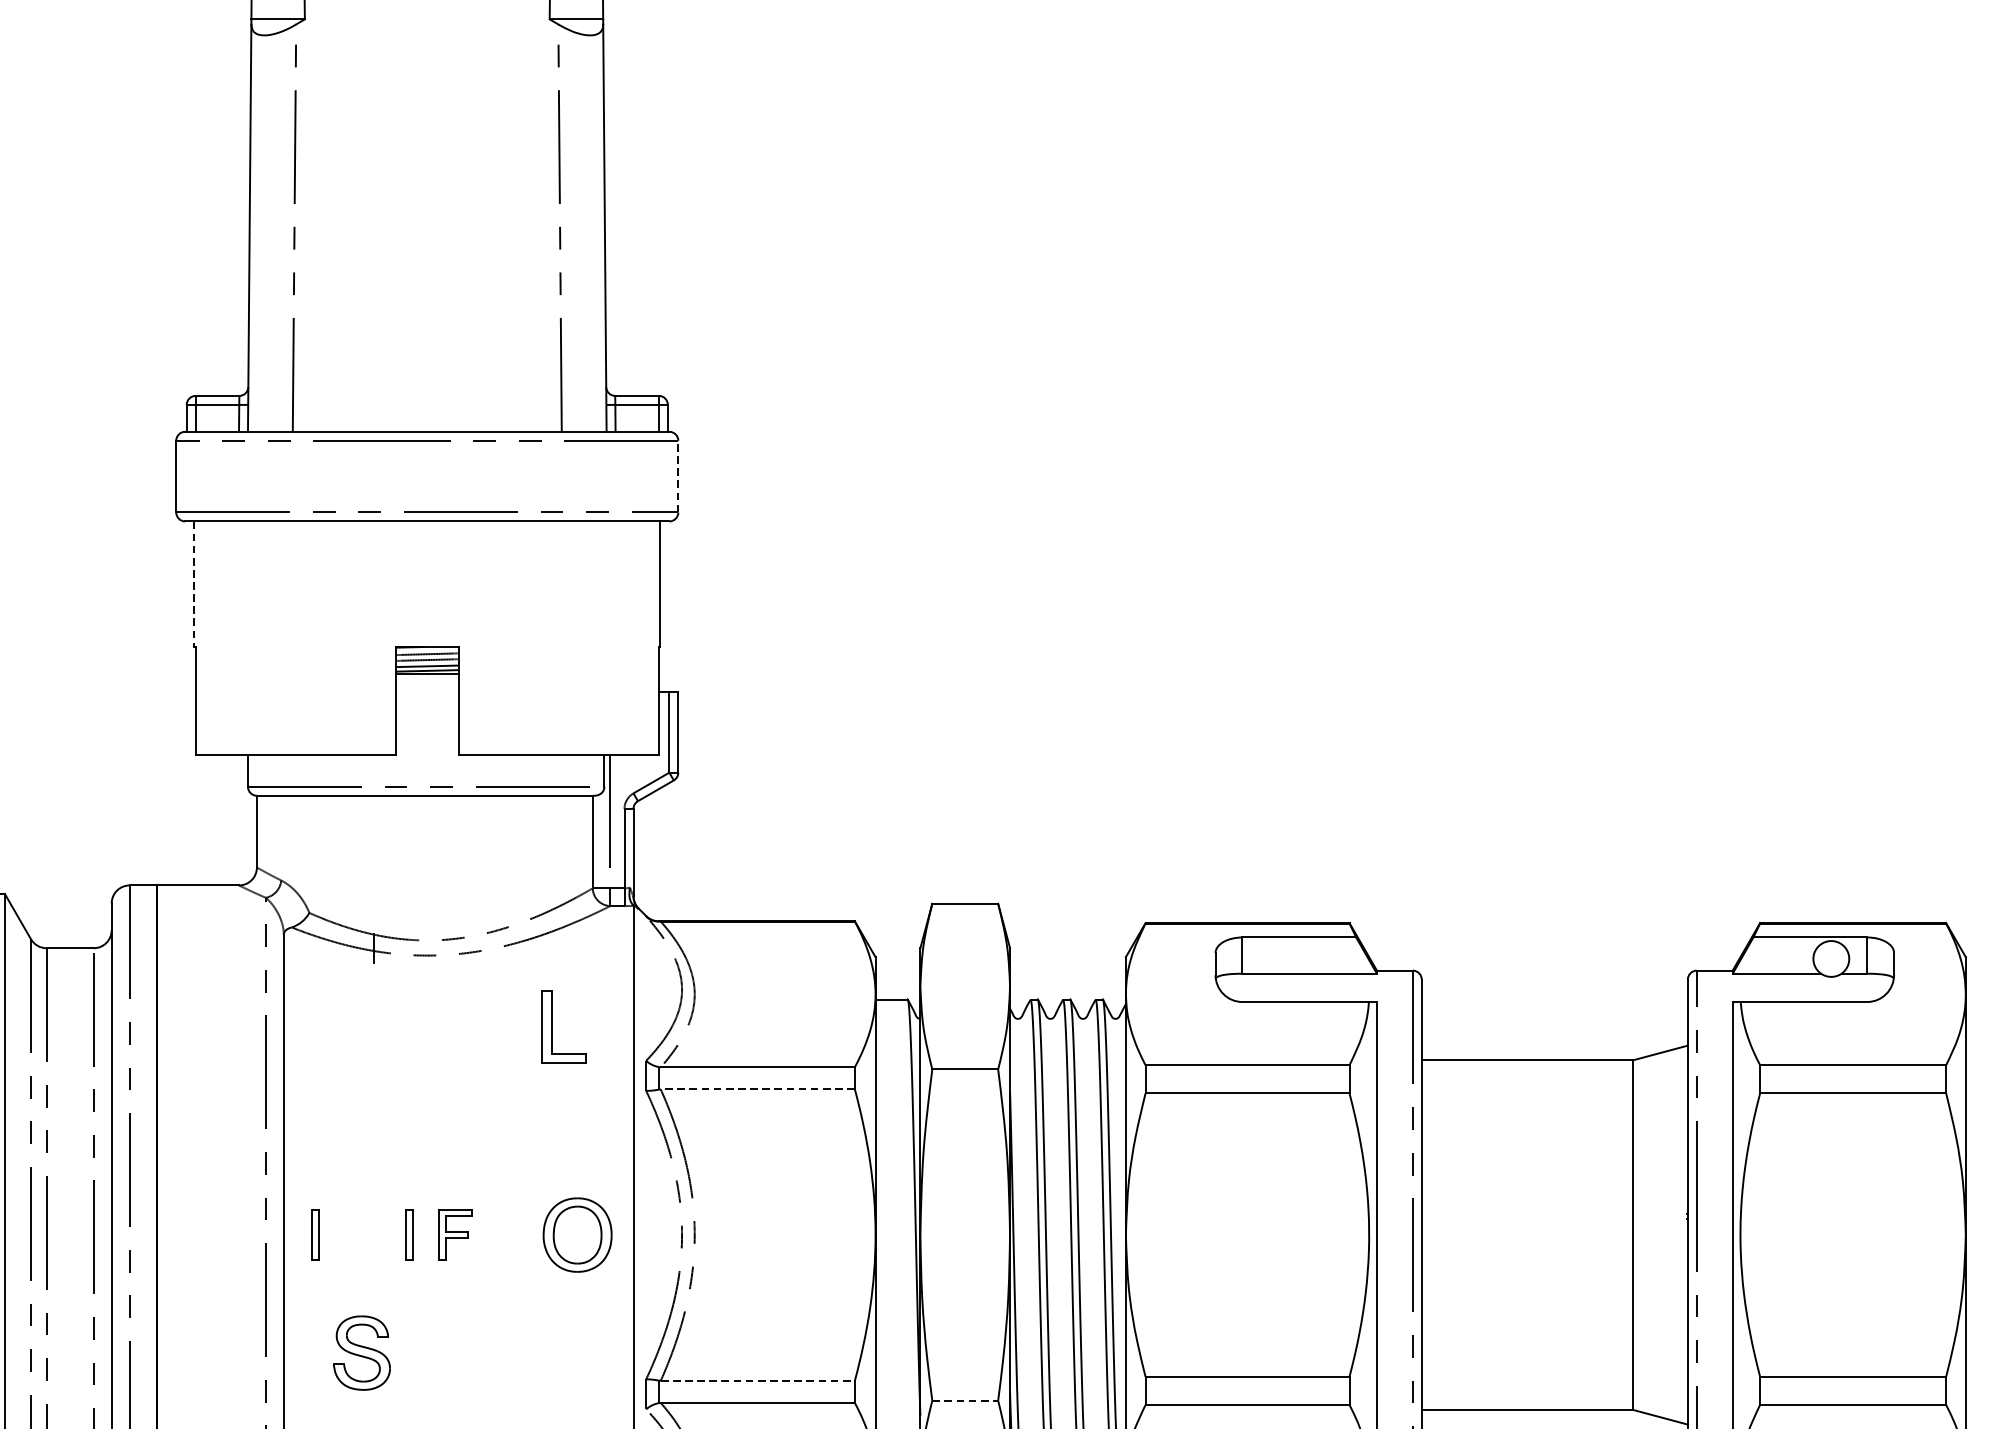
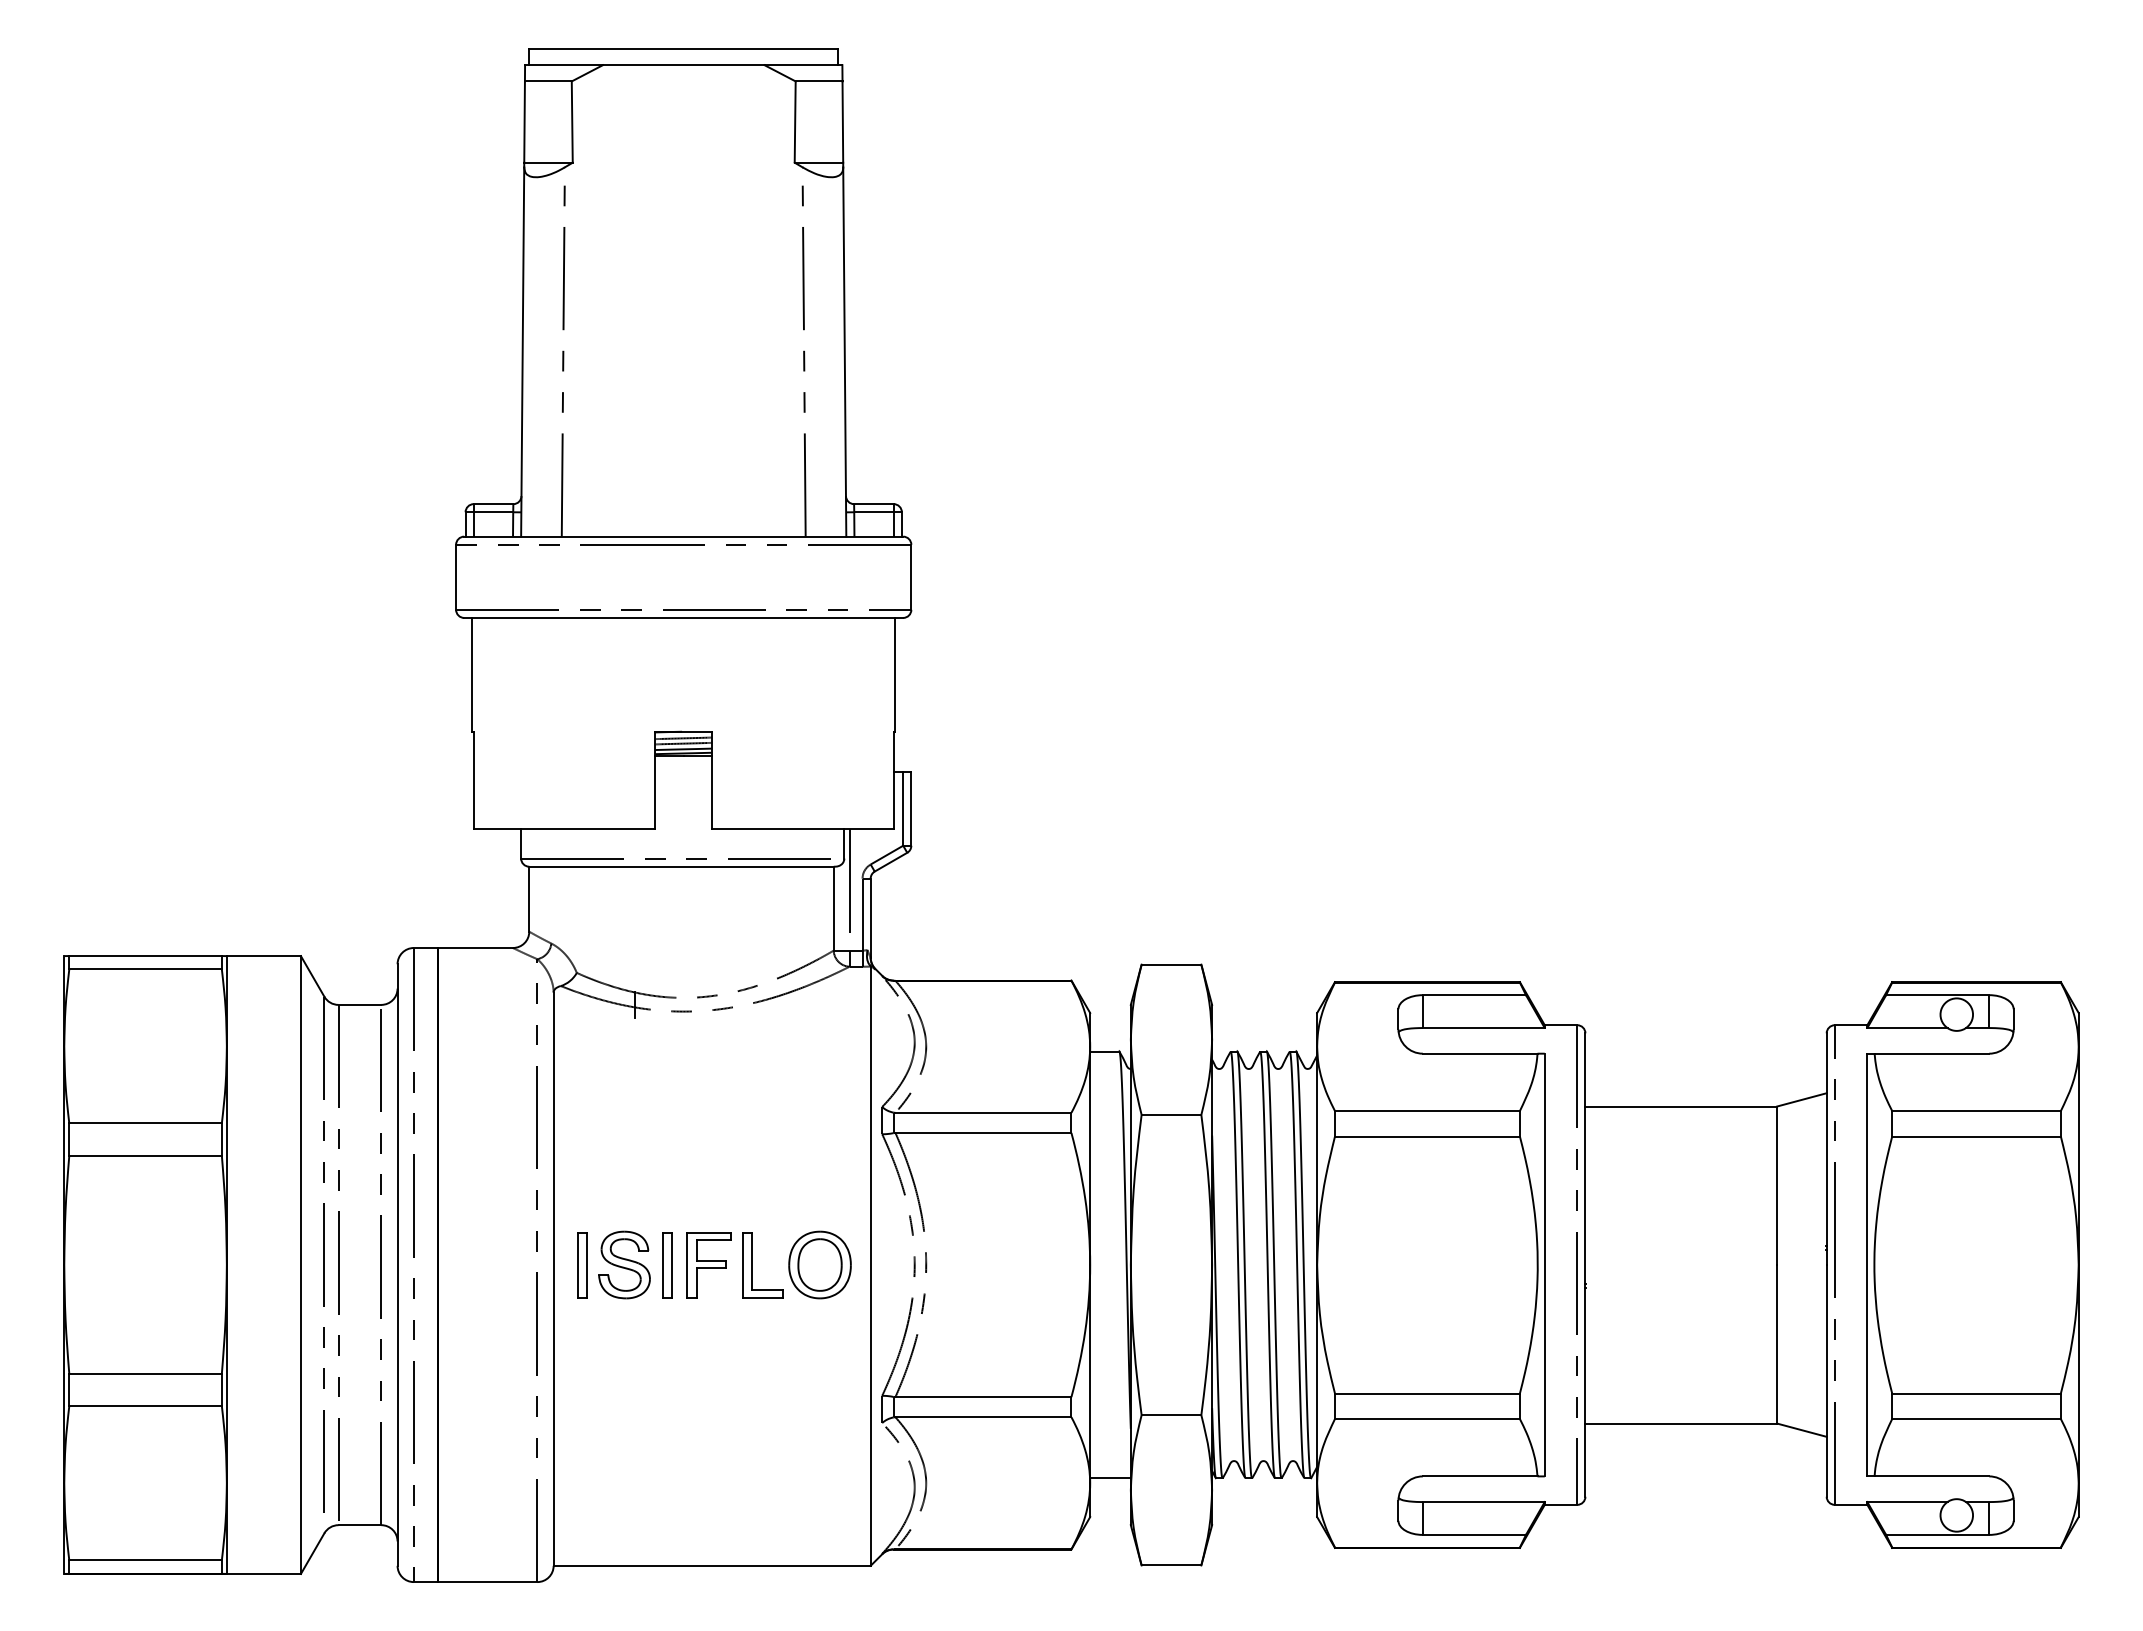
line: (678, 476) -> (911, 577), dashed -> solid
line: (194, 583) -> (472, 674), dashed -> solid
part: (552, 1027) -> (752, 1265), moved
line: (757, 1088) -> (983, 1132), dashed -> solid
part: (315, 1235) -> (582, 1265), size x1.43
part: (409, 1235) -> (667, 1265), size x1.43
part: (454, 1235) -> (708, 1265), size x1.43
part: (361, 1352) -> (624, 1264), moved
line: (757, 1381) -> (983, 1397), dashed -> solid
line: (965, 1401) -> (1171, 1415), dashed -> solid

